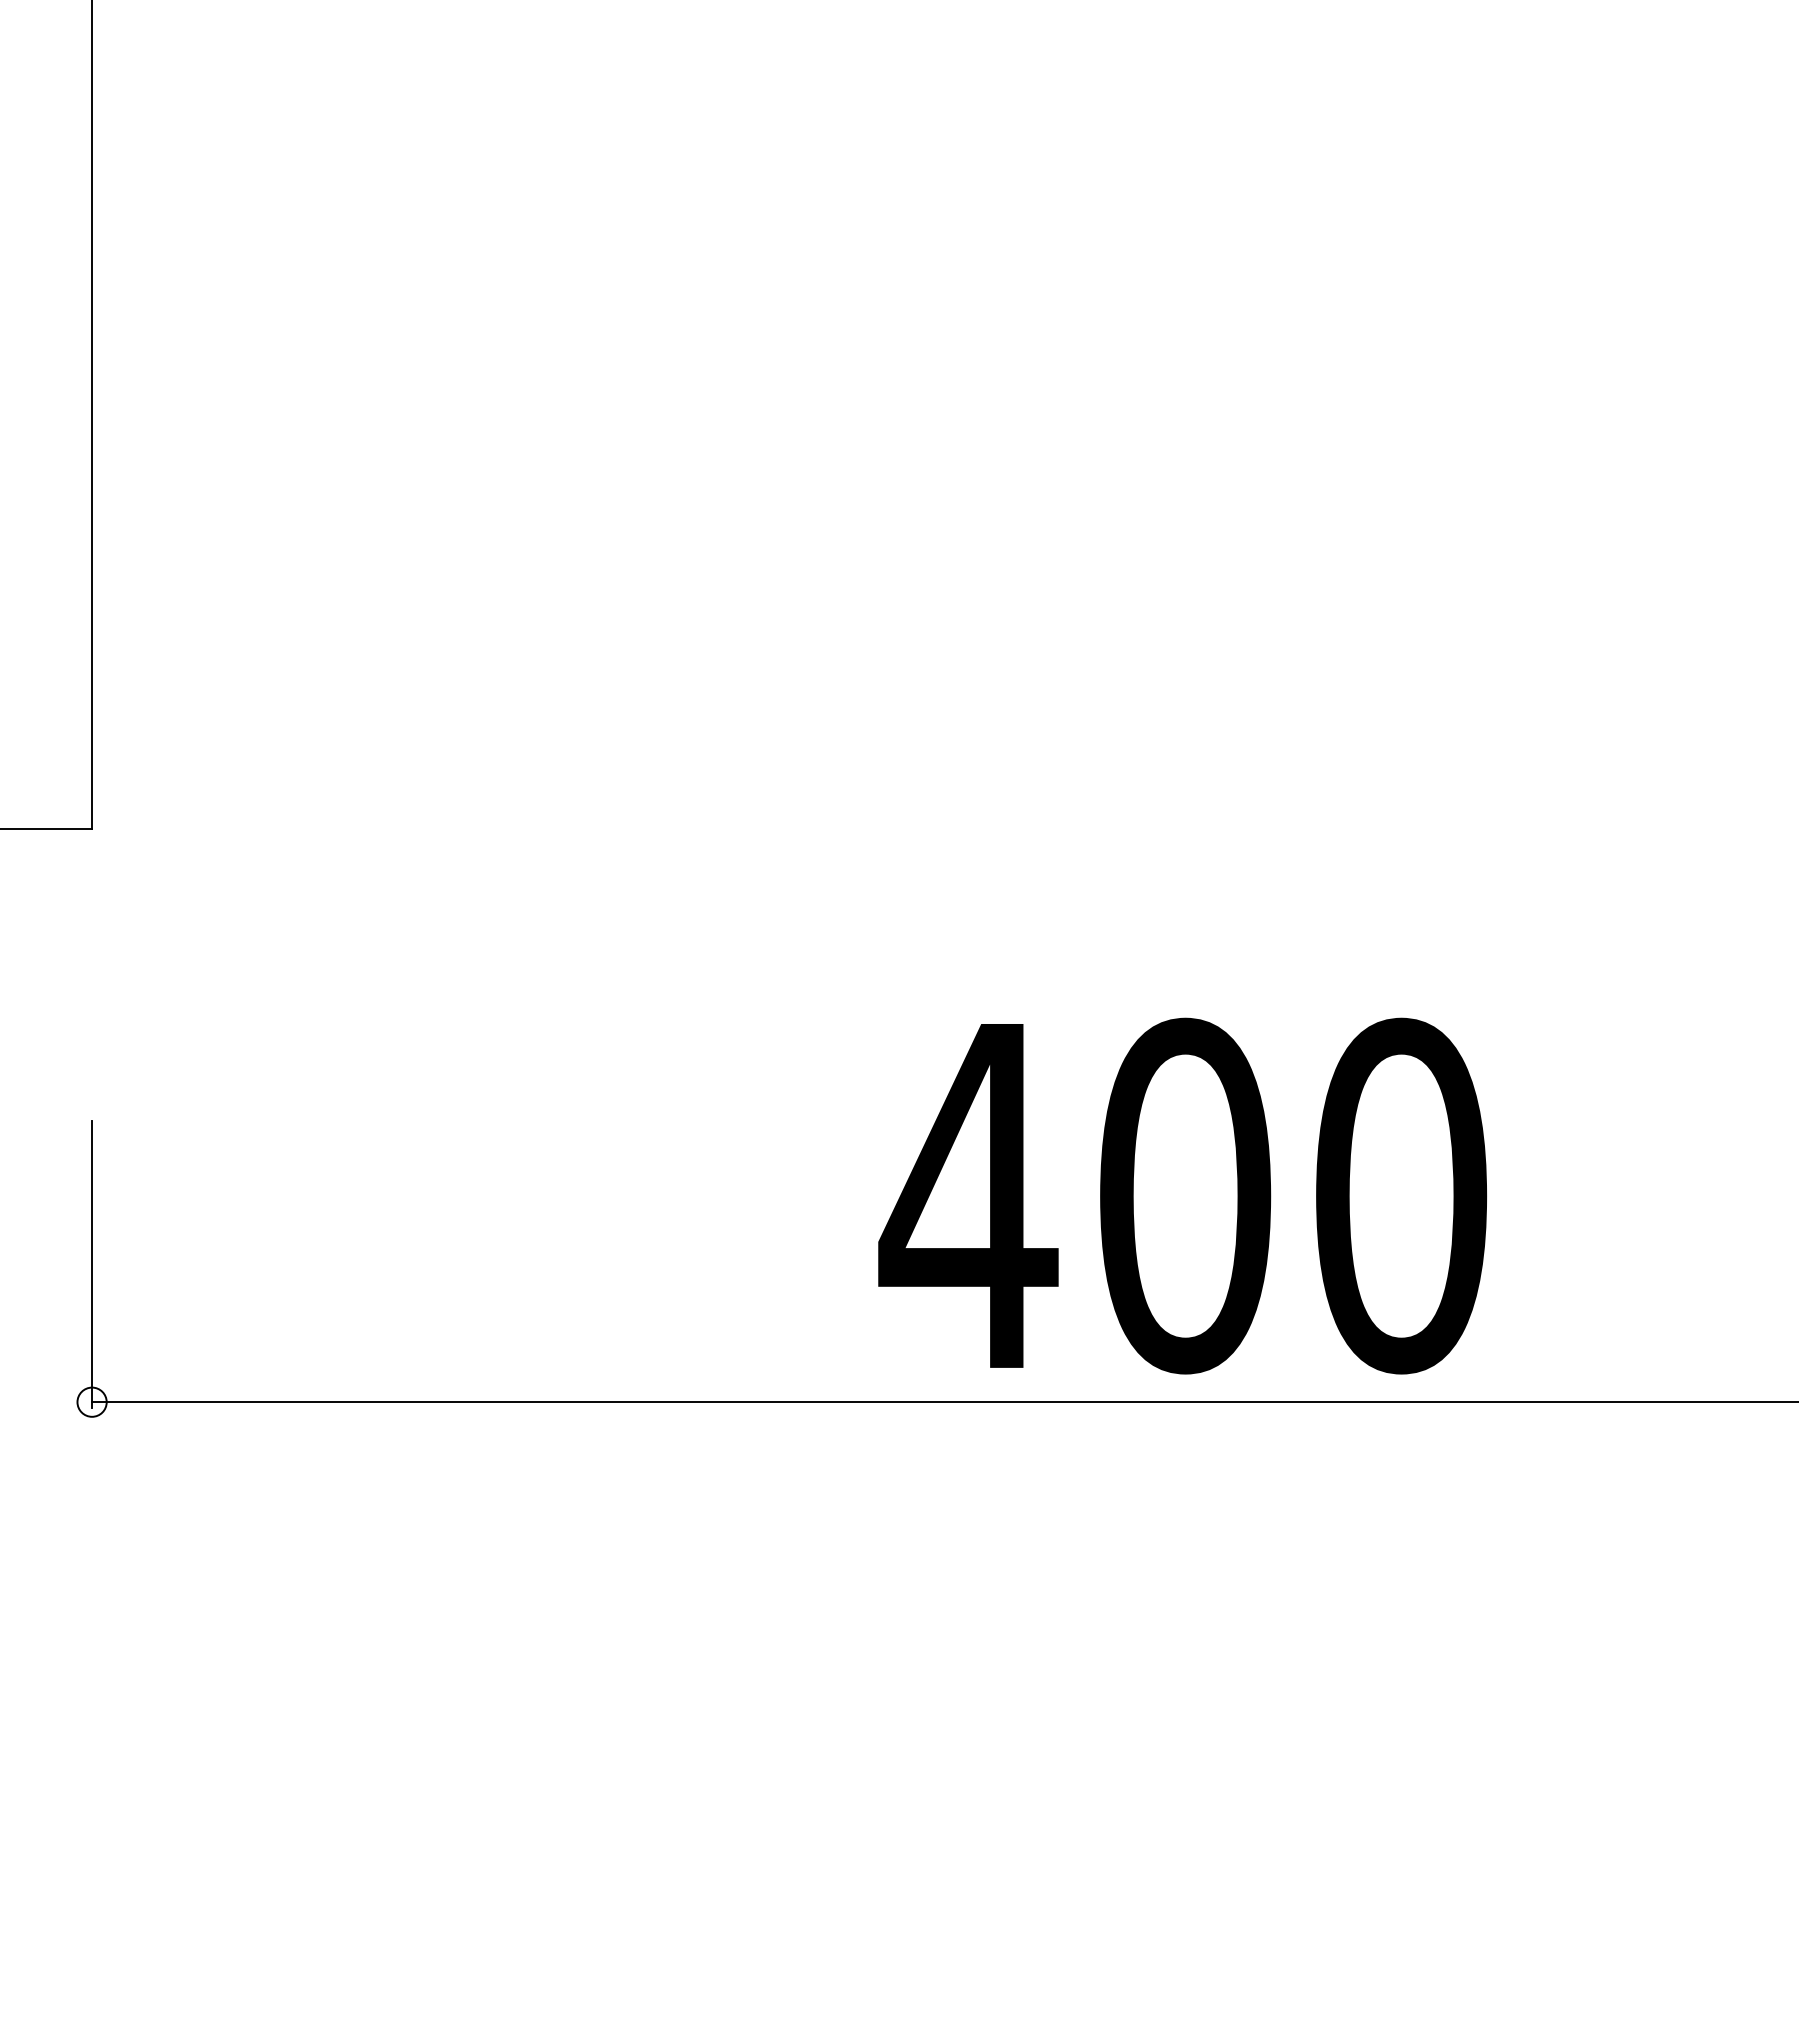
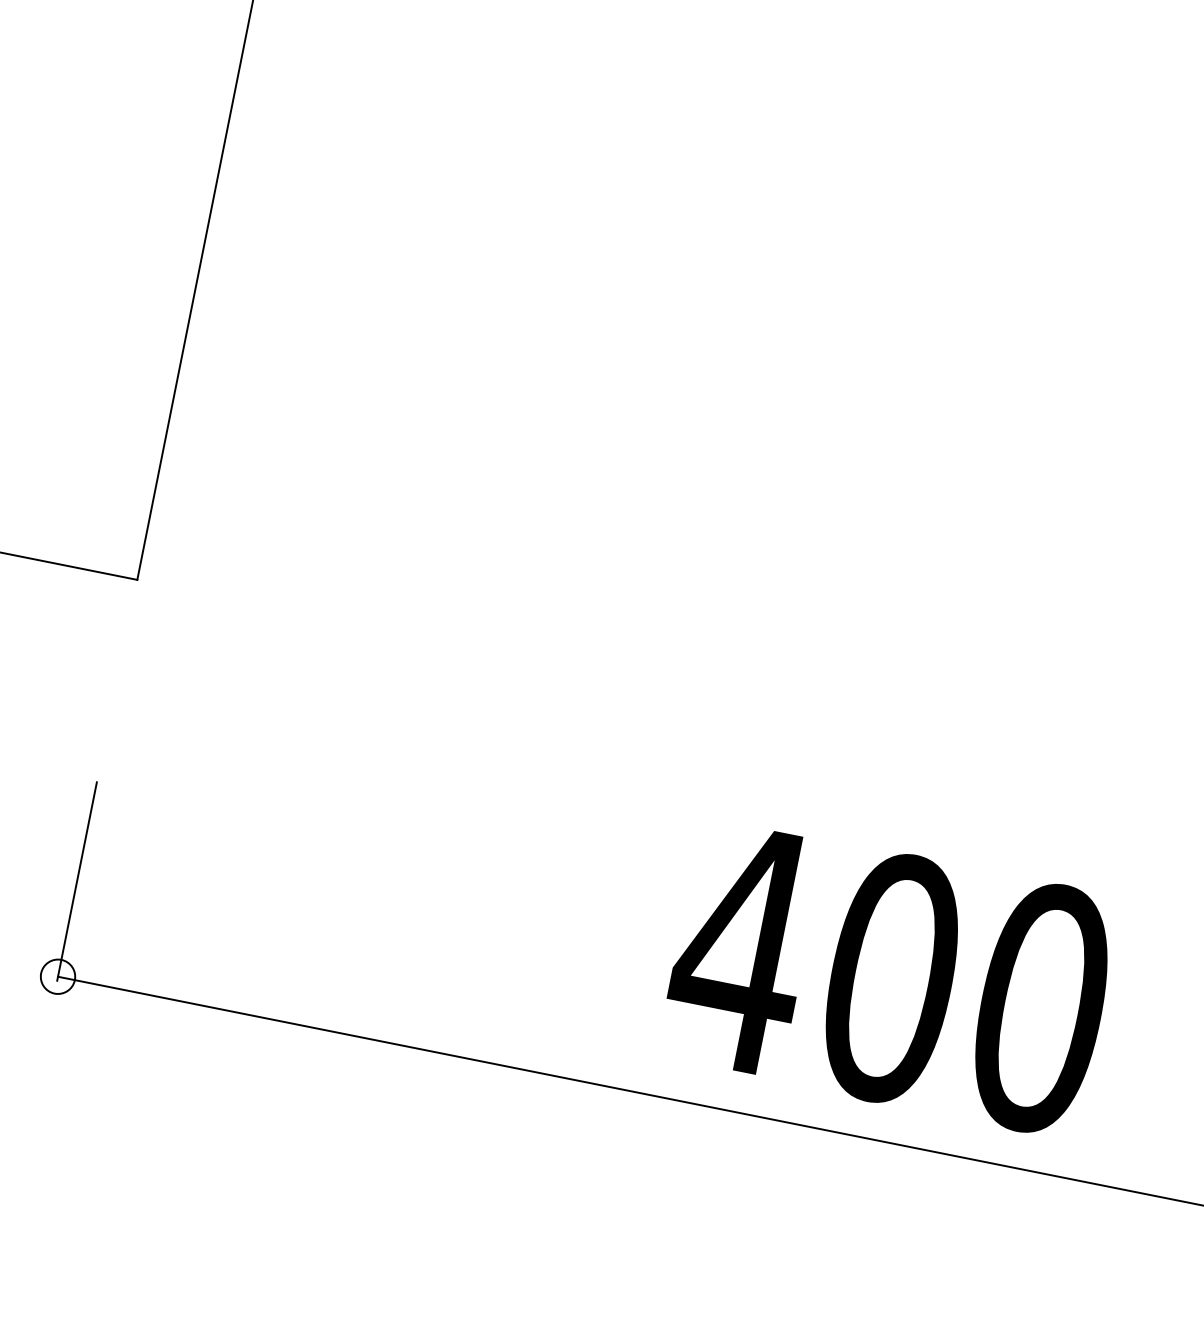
text: (1182, 1195) -> (889, 977), moved
circle: (91, 1401) -> (57, 976), size x1.67

